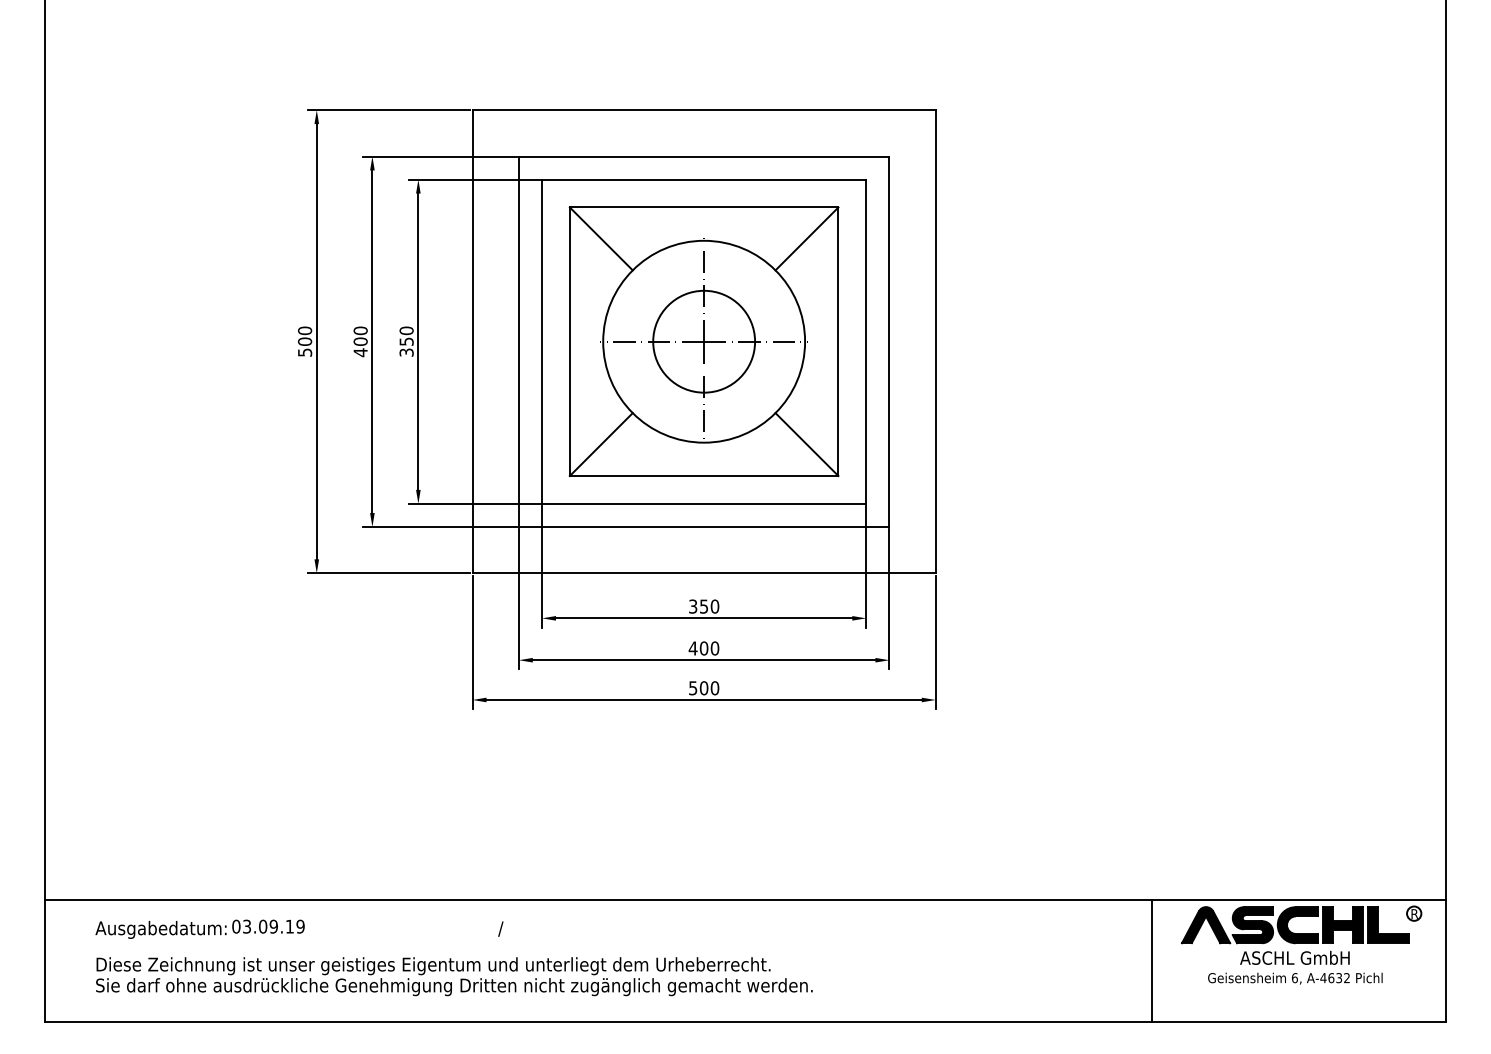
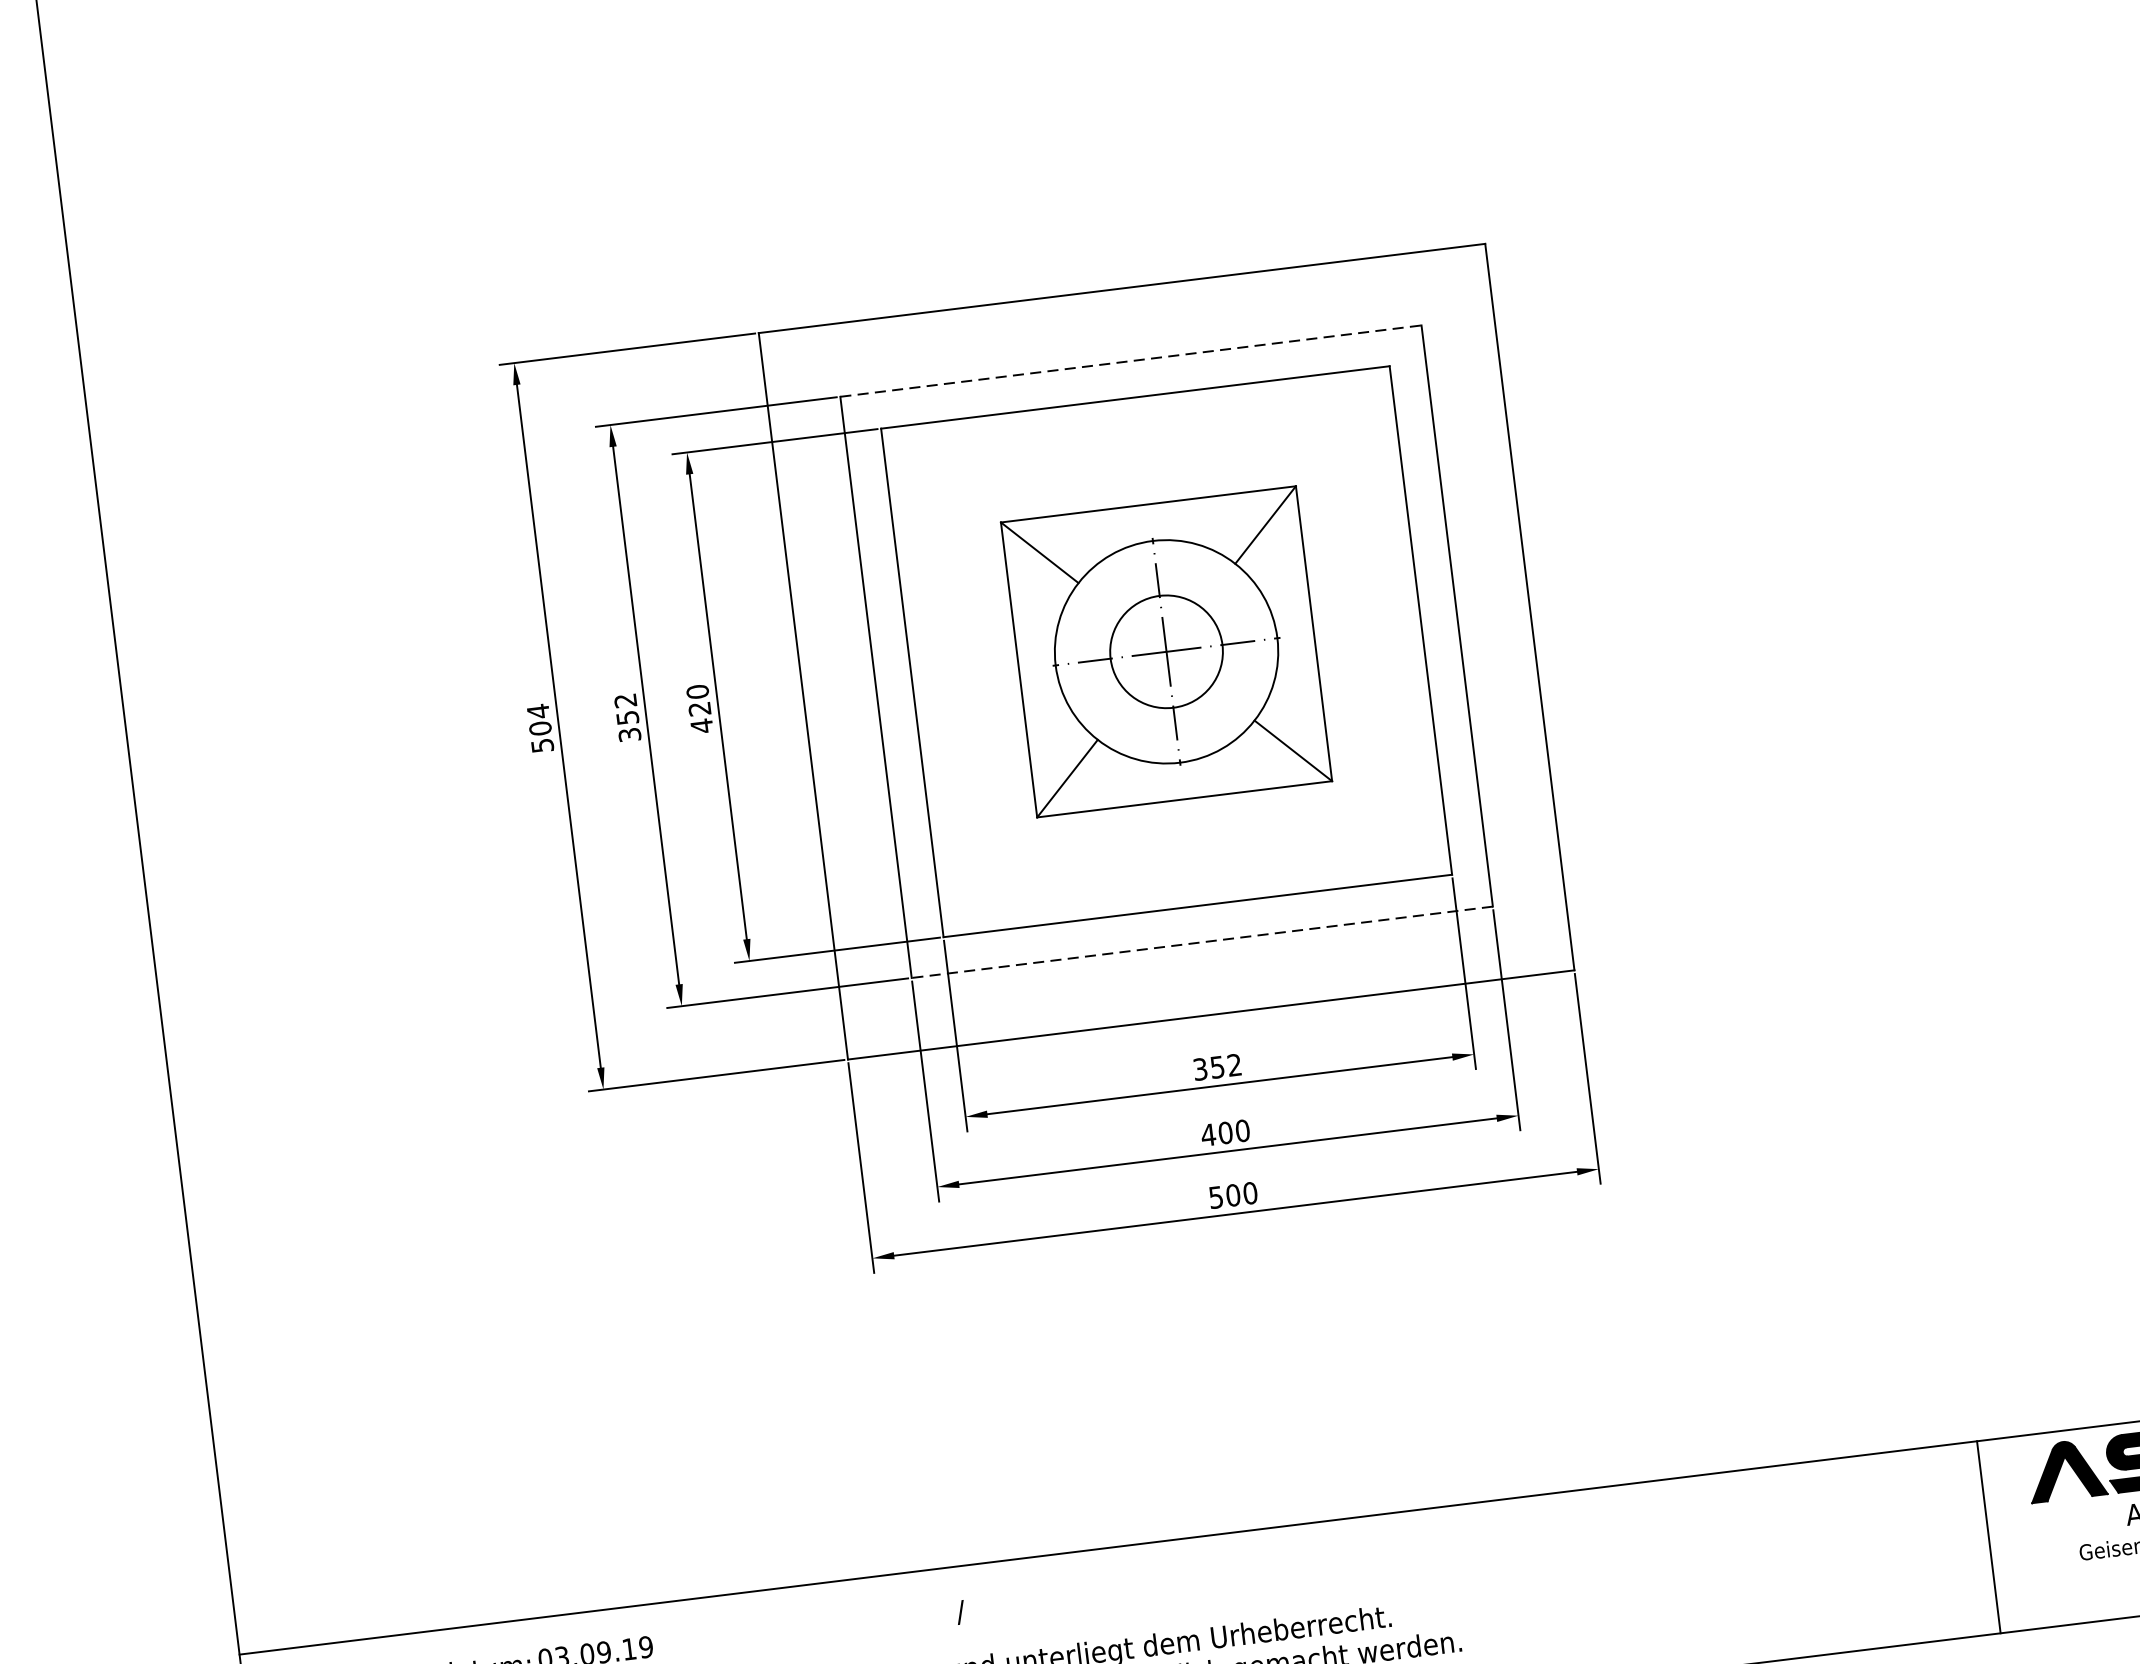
line: (704, 156) -> (1131, 361), solid -> dashed
text: (305, 330) -> (539, 710), 500 -> 504
text: (360, 341) -> (627, 717), 400 -> 352
part: (703, 341) -> (1165, 651), size x0.7
text: (406, 347) -> (700, 718), 350 -> 420
line: (703, 526) -> (1201, 941), solid -> dashed
text: (714, 606) -> (1233, 1065), 350 -> 352

